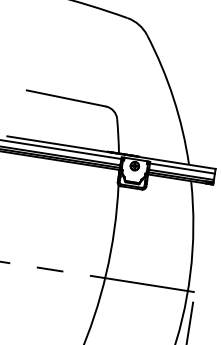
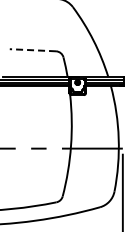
line: (65, 98) -> (32, 50), solid -> dashed

